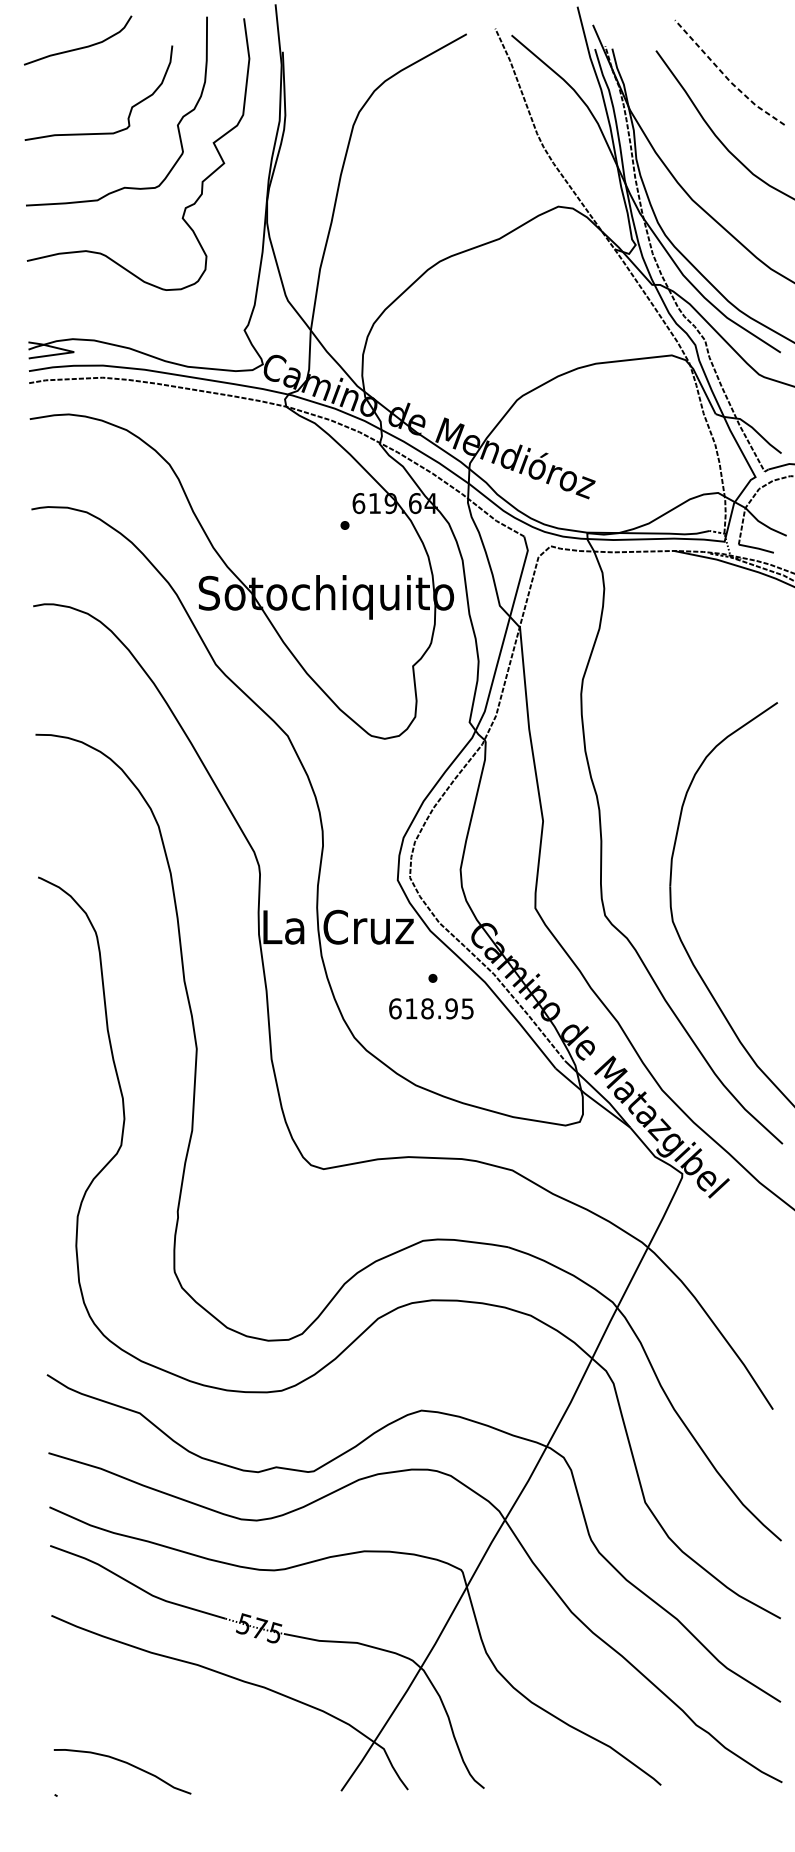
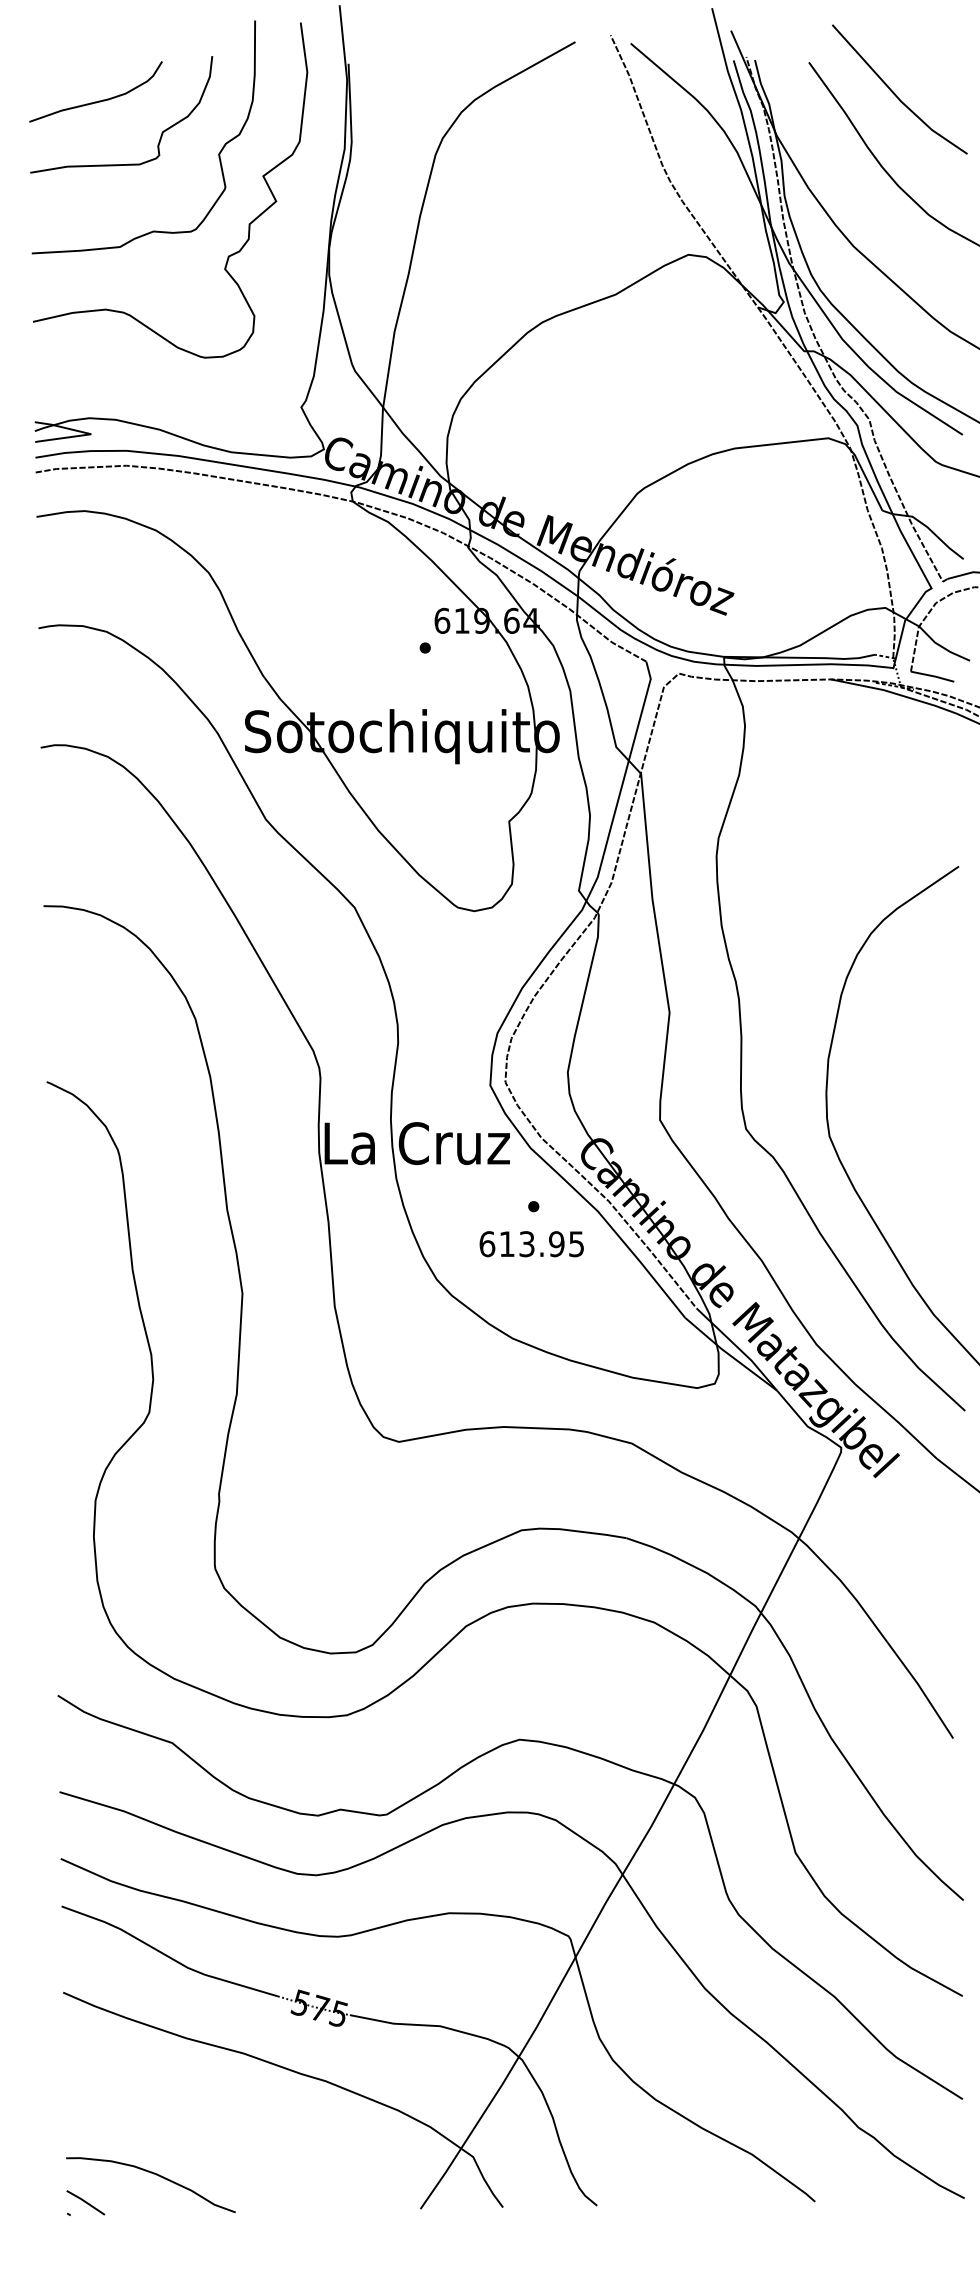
curve: (80, 47) -> (98, 100), moved
line: (726, 77) -> (895, 95), dashed -> solid
text: (427, 1009) -> (526, 1244), 618.95 -> 613.95
line: (69, 1785) -> (85, 2202), added

